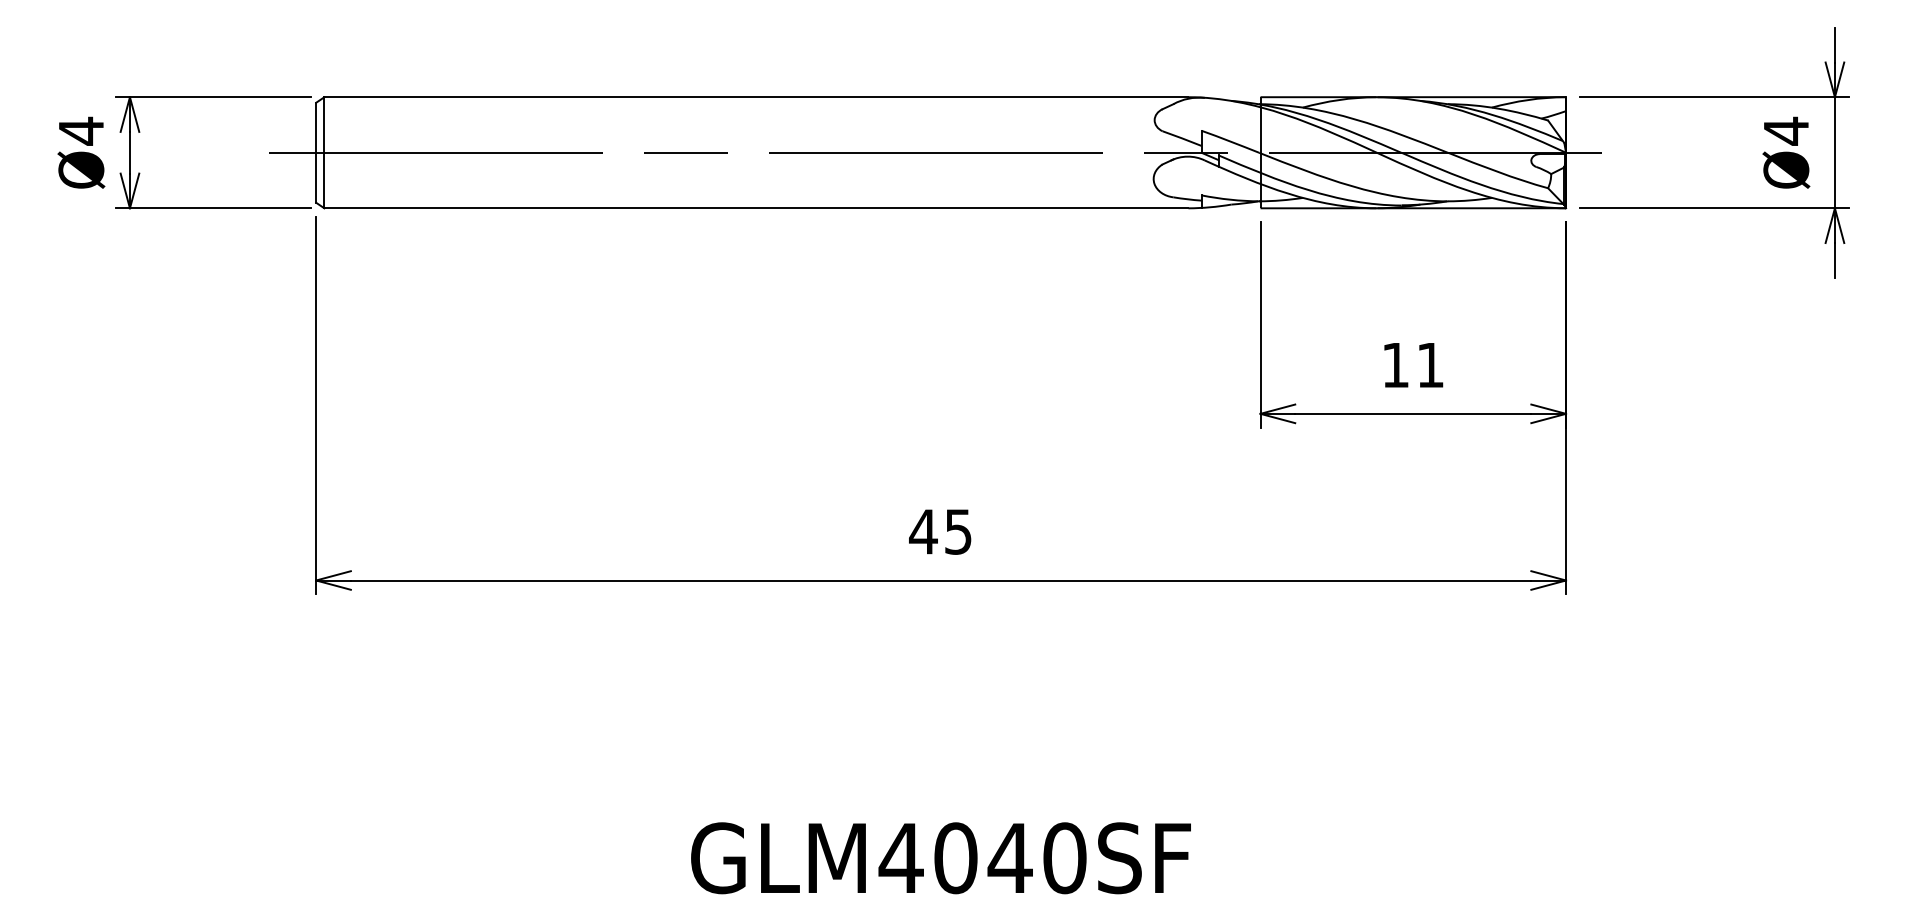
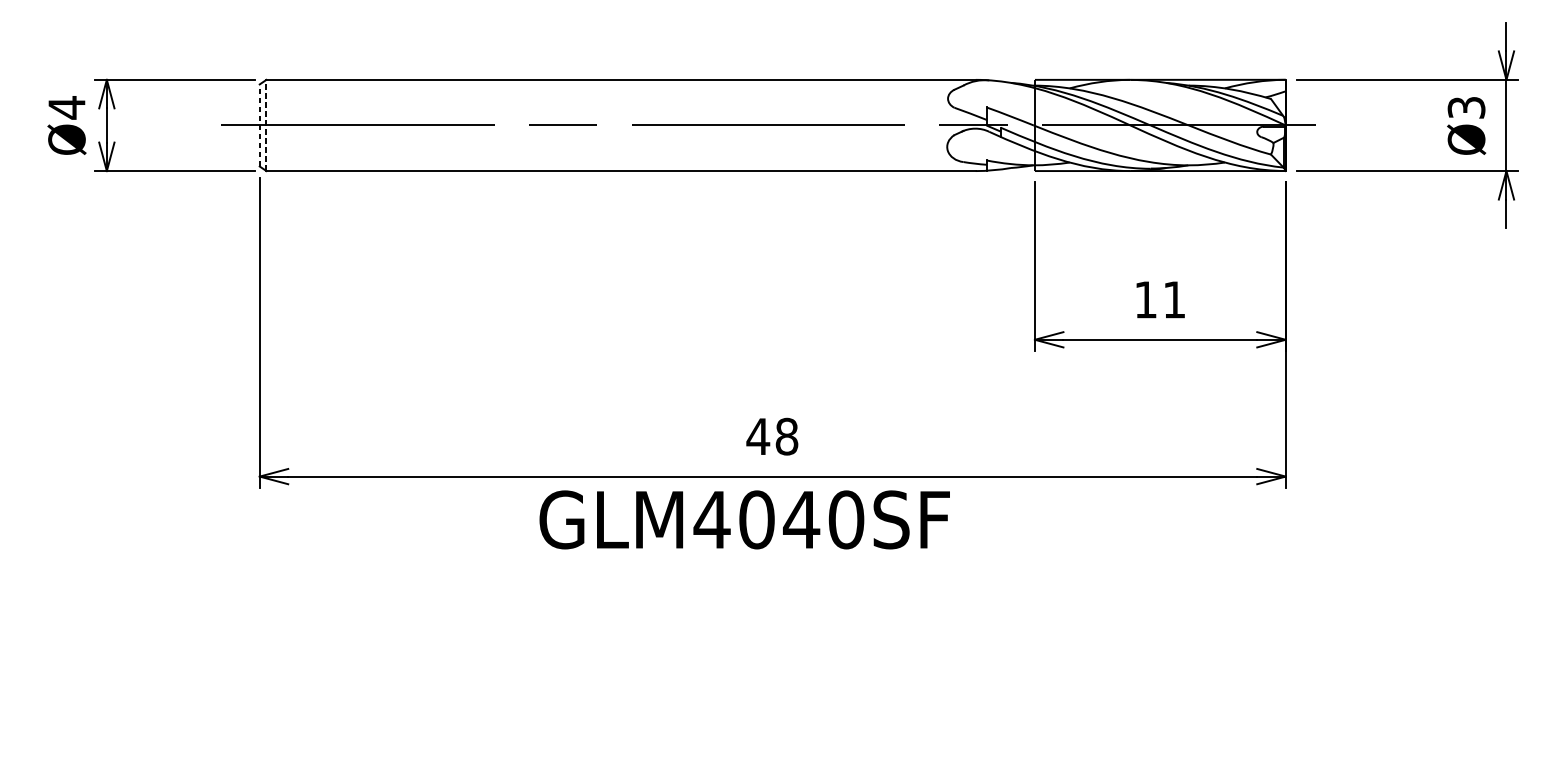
text: (1786, 130) -> (1466, 107), Ø4 -> Ø3
line: (316, 152) -> (259, 125), solid -> dashed
line: (324, 152) -> (266, 125), solid -> dashed
text: (958, 531) -> (787, 436), 45 -> 48
text: (940, 858) -> (744, 520), moved

